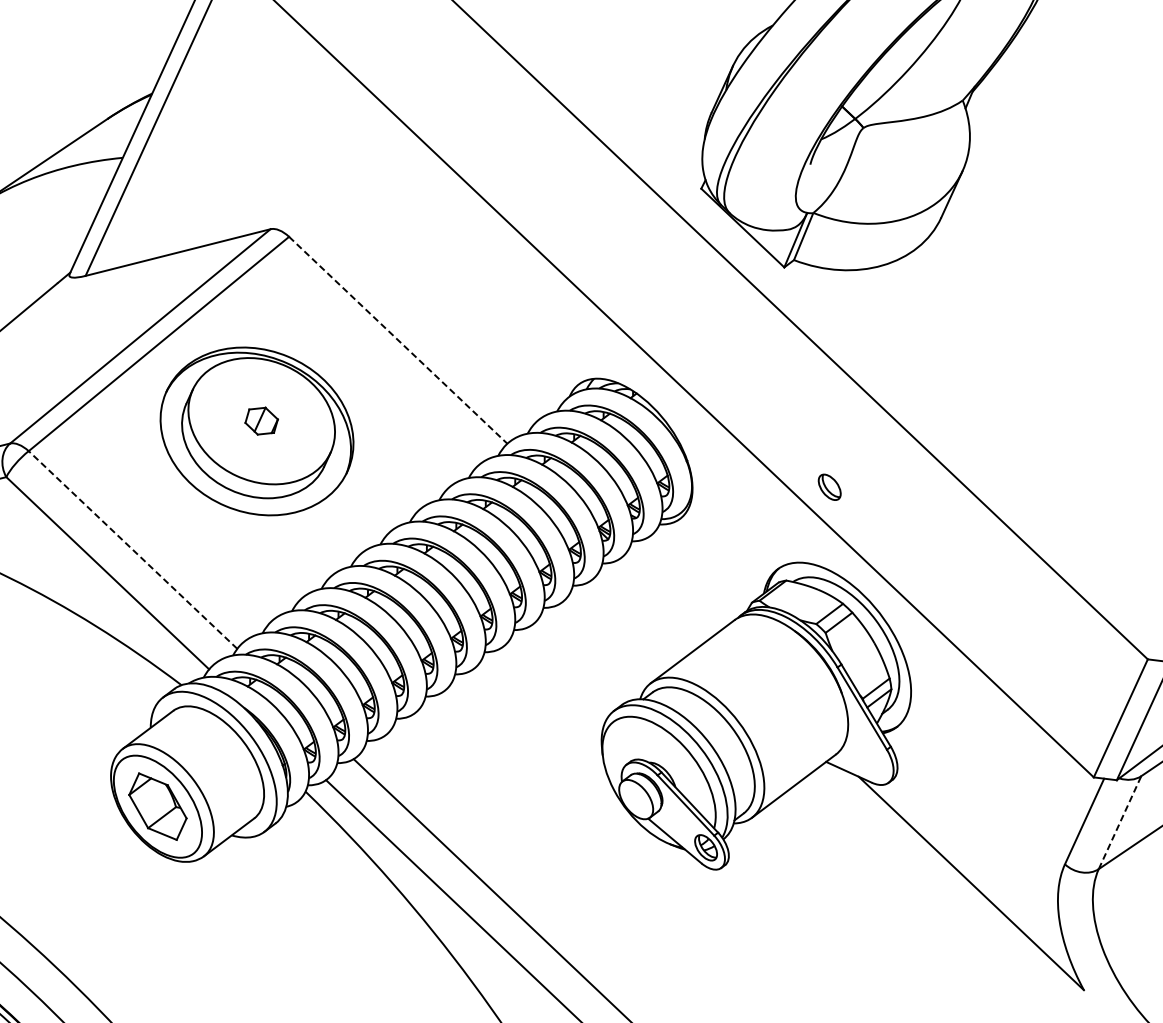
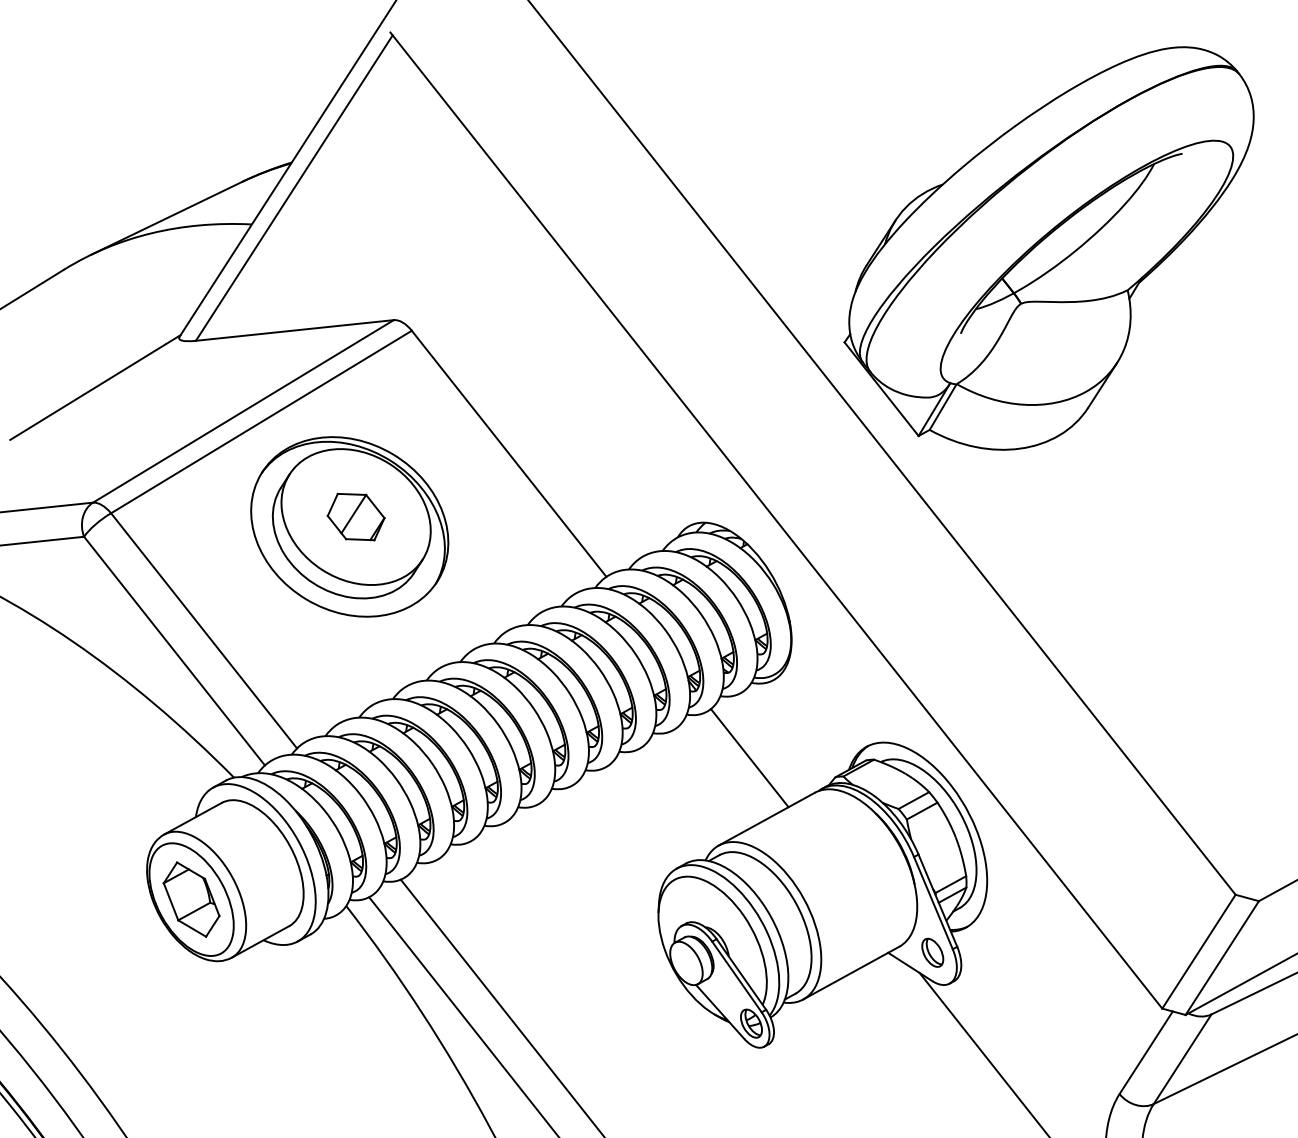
line: (398, 339) -> (509, 453), dashed -> solid
part: (261, 420) -> (355, 516), size x1.67
part: (829, 487) -> (932, 952), moved
line: (133, 549) -> (204, 630), dashed -> solid
line: (667, 596) -> (749, 758), added
line: (1119, 821) -> (1182, 1058), dashed -> solid

